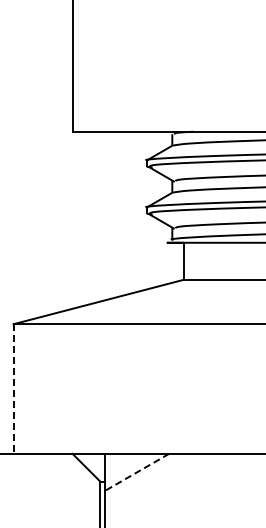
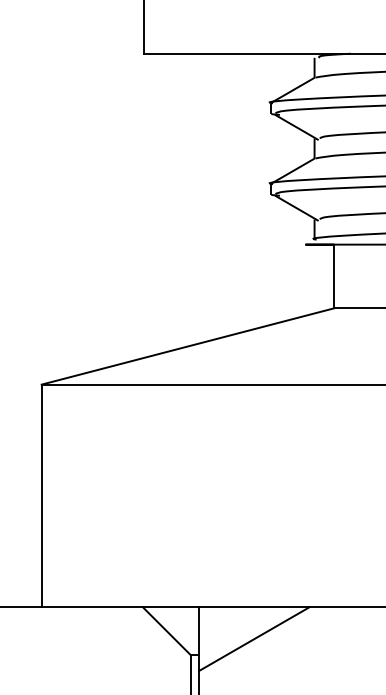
line: (13, 389) -> (41, 496), dashed -> solid
line: (136, 472) -> (253, 639), dashed -> solid

